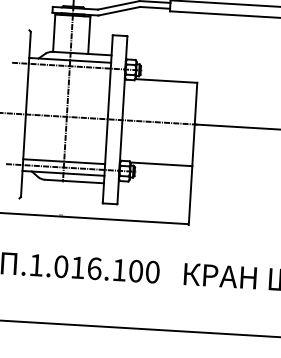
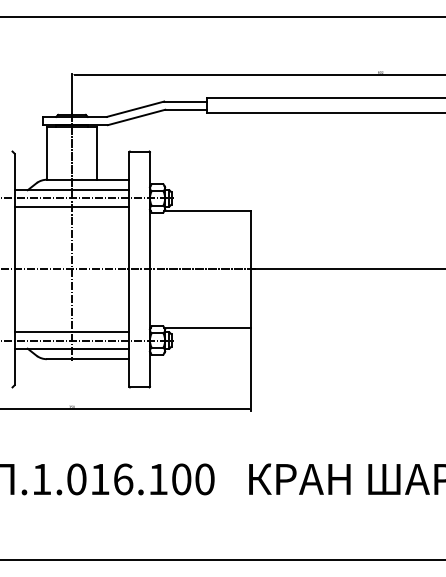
line: (69, 71) -> (71, 206), added

